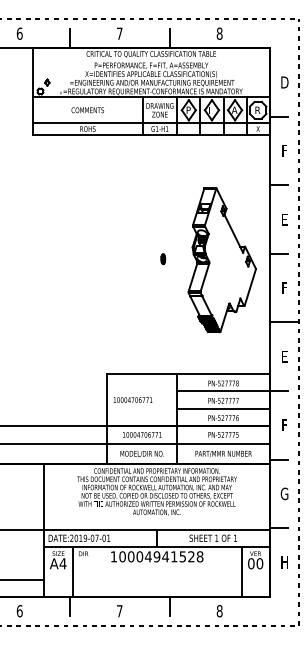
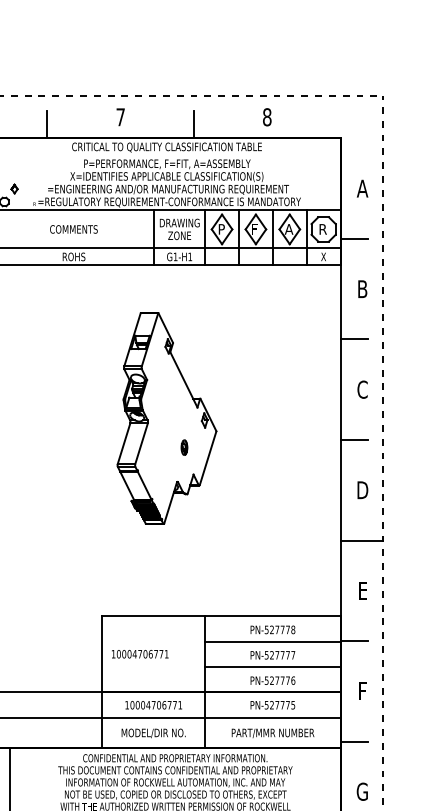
text: (284, 82) -> (362, 188), D -> A
text: (284, 151) -> (362, 289), F -> B
text: (284, 219) -> (362, 389), E -> C
part: (221, 260) -> (165, 418), moved
text: (284, 288) -> (362, 490), F -> D

